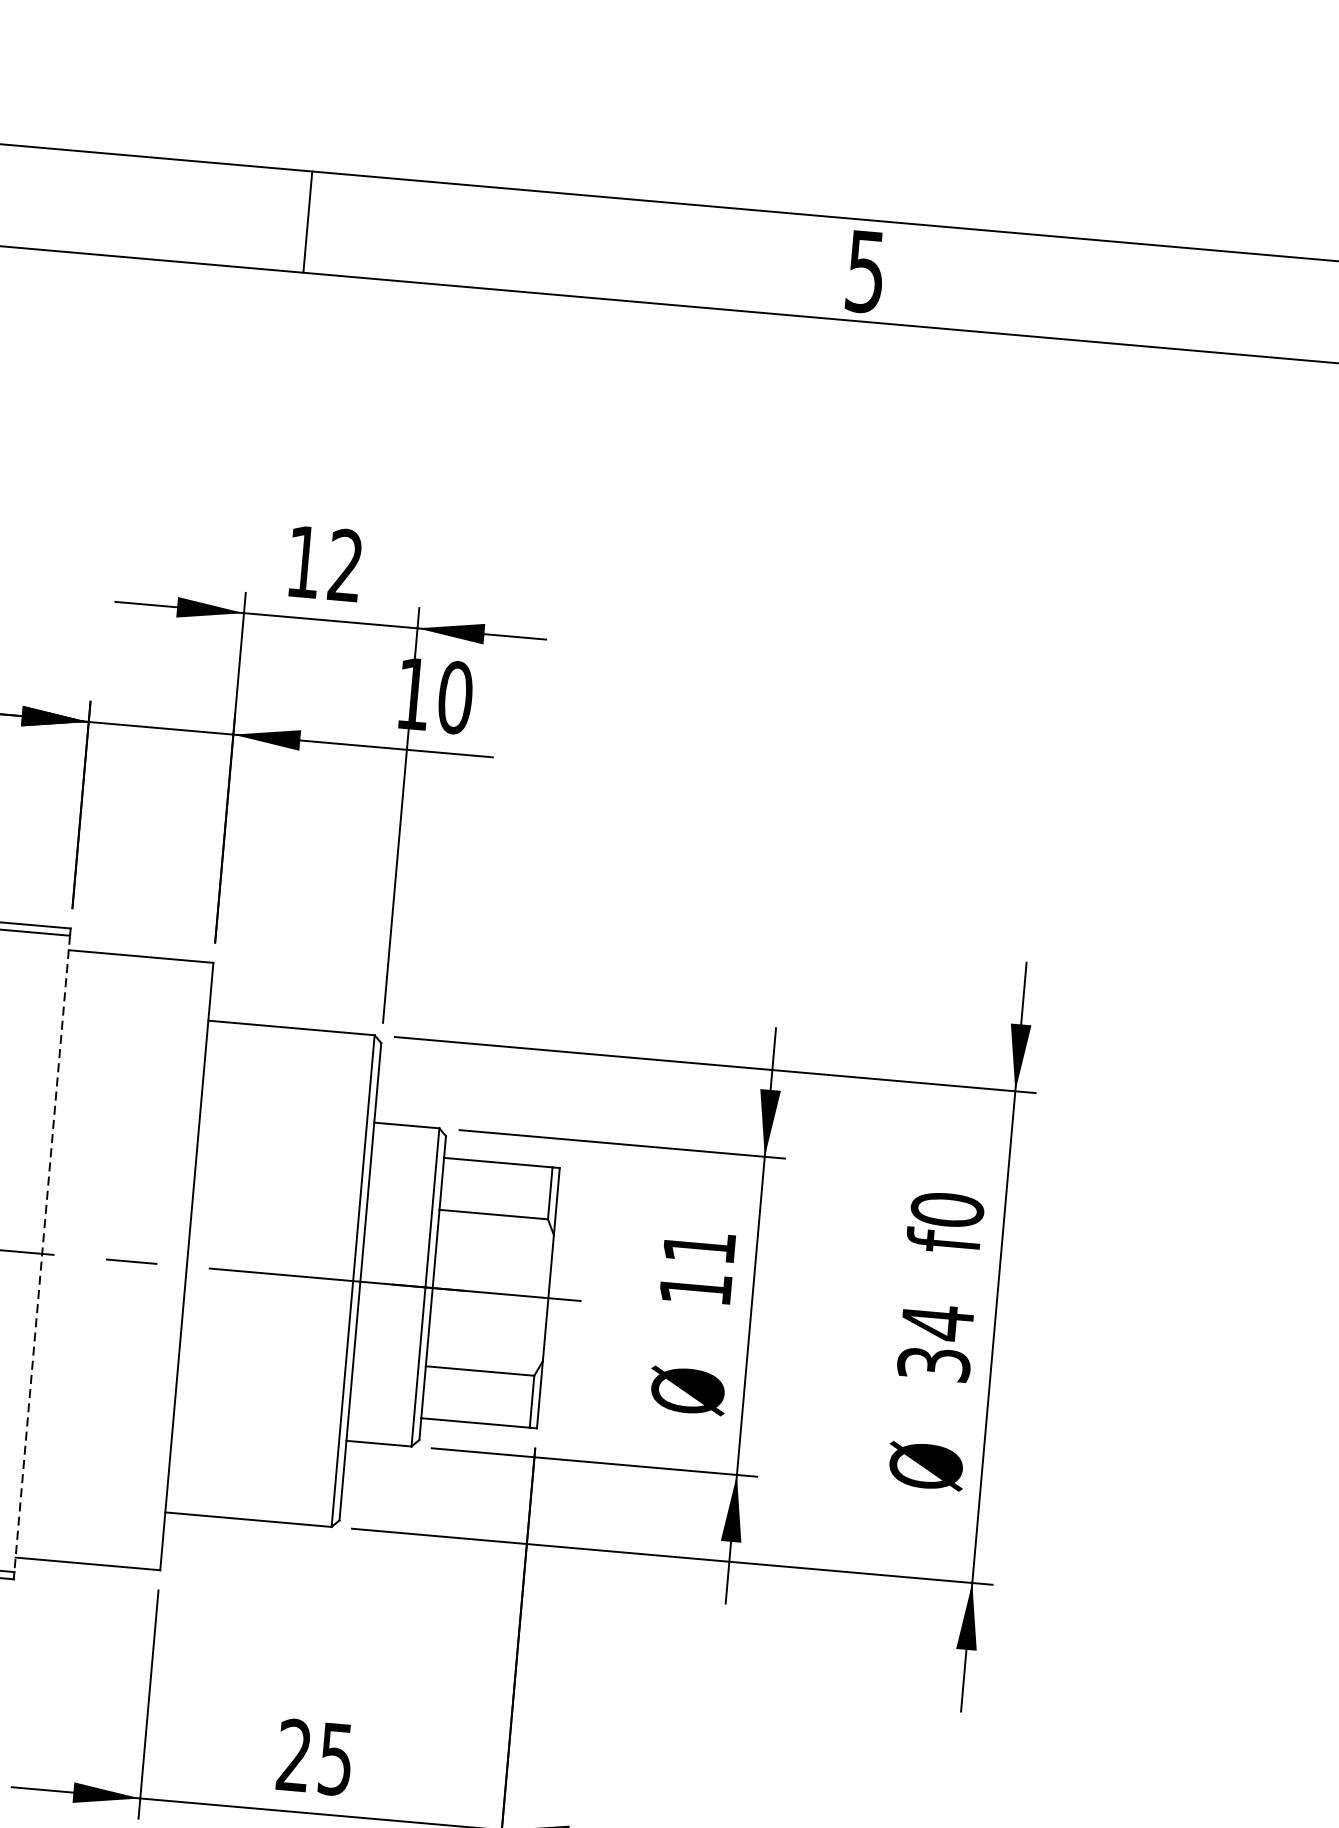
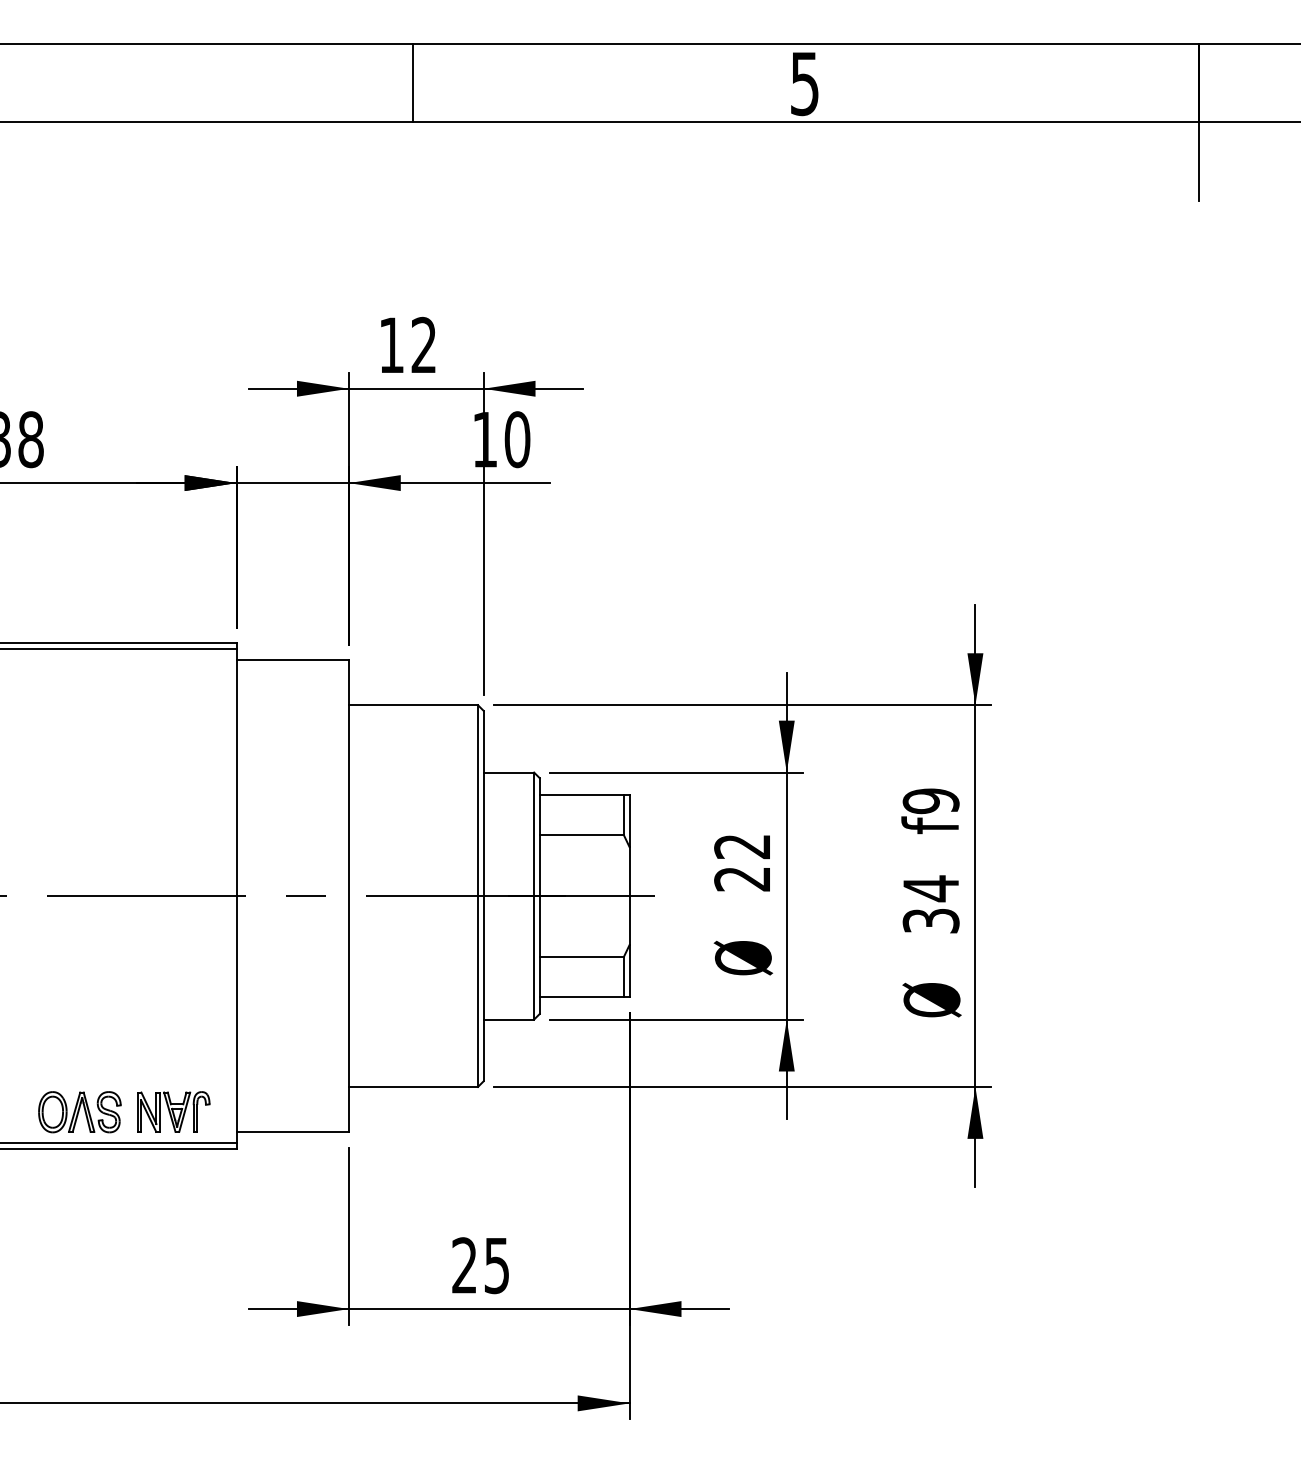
line: (307, 221) -> (412, 82), moved
text: (946, 1210) -> (930, 801), f0 -> f9
line: (42, 1254) -> (236, 896), dashed -> solid
text: (696, 1268) -> (741, 863), 11 -> 22

